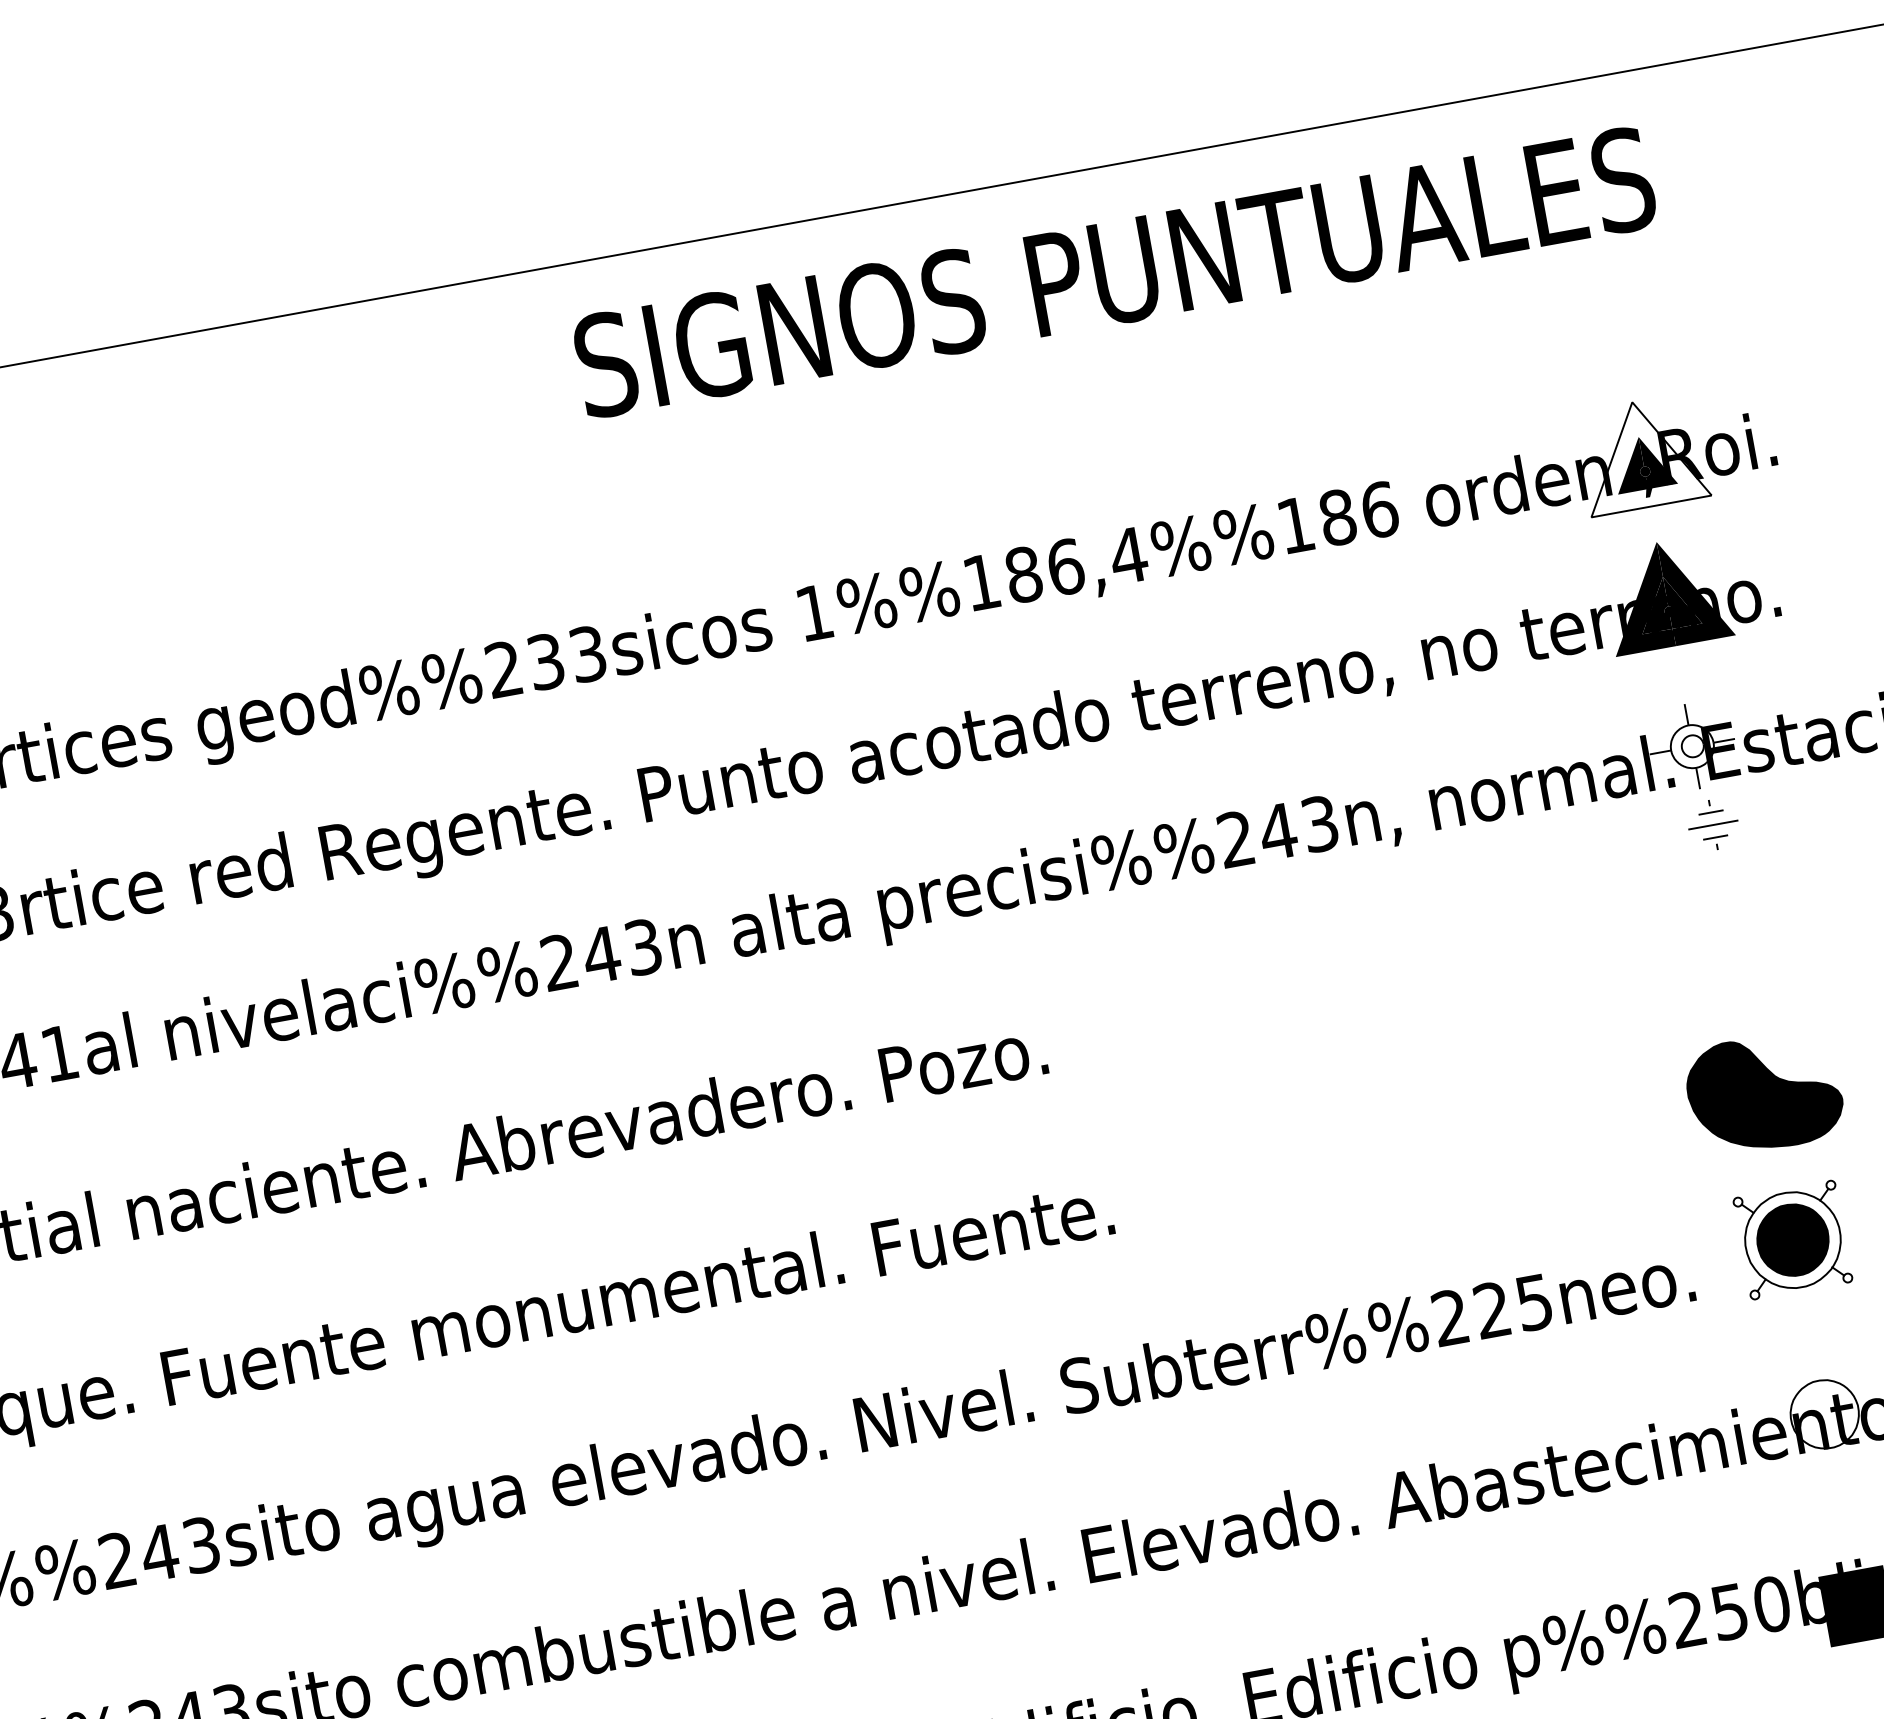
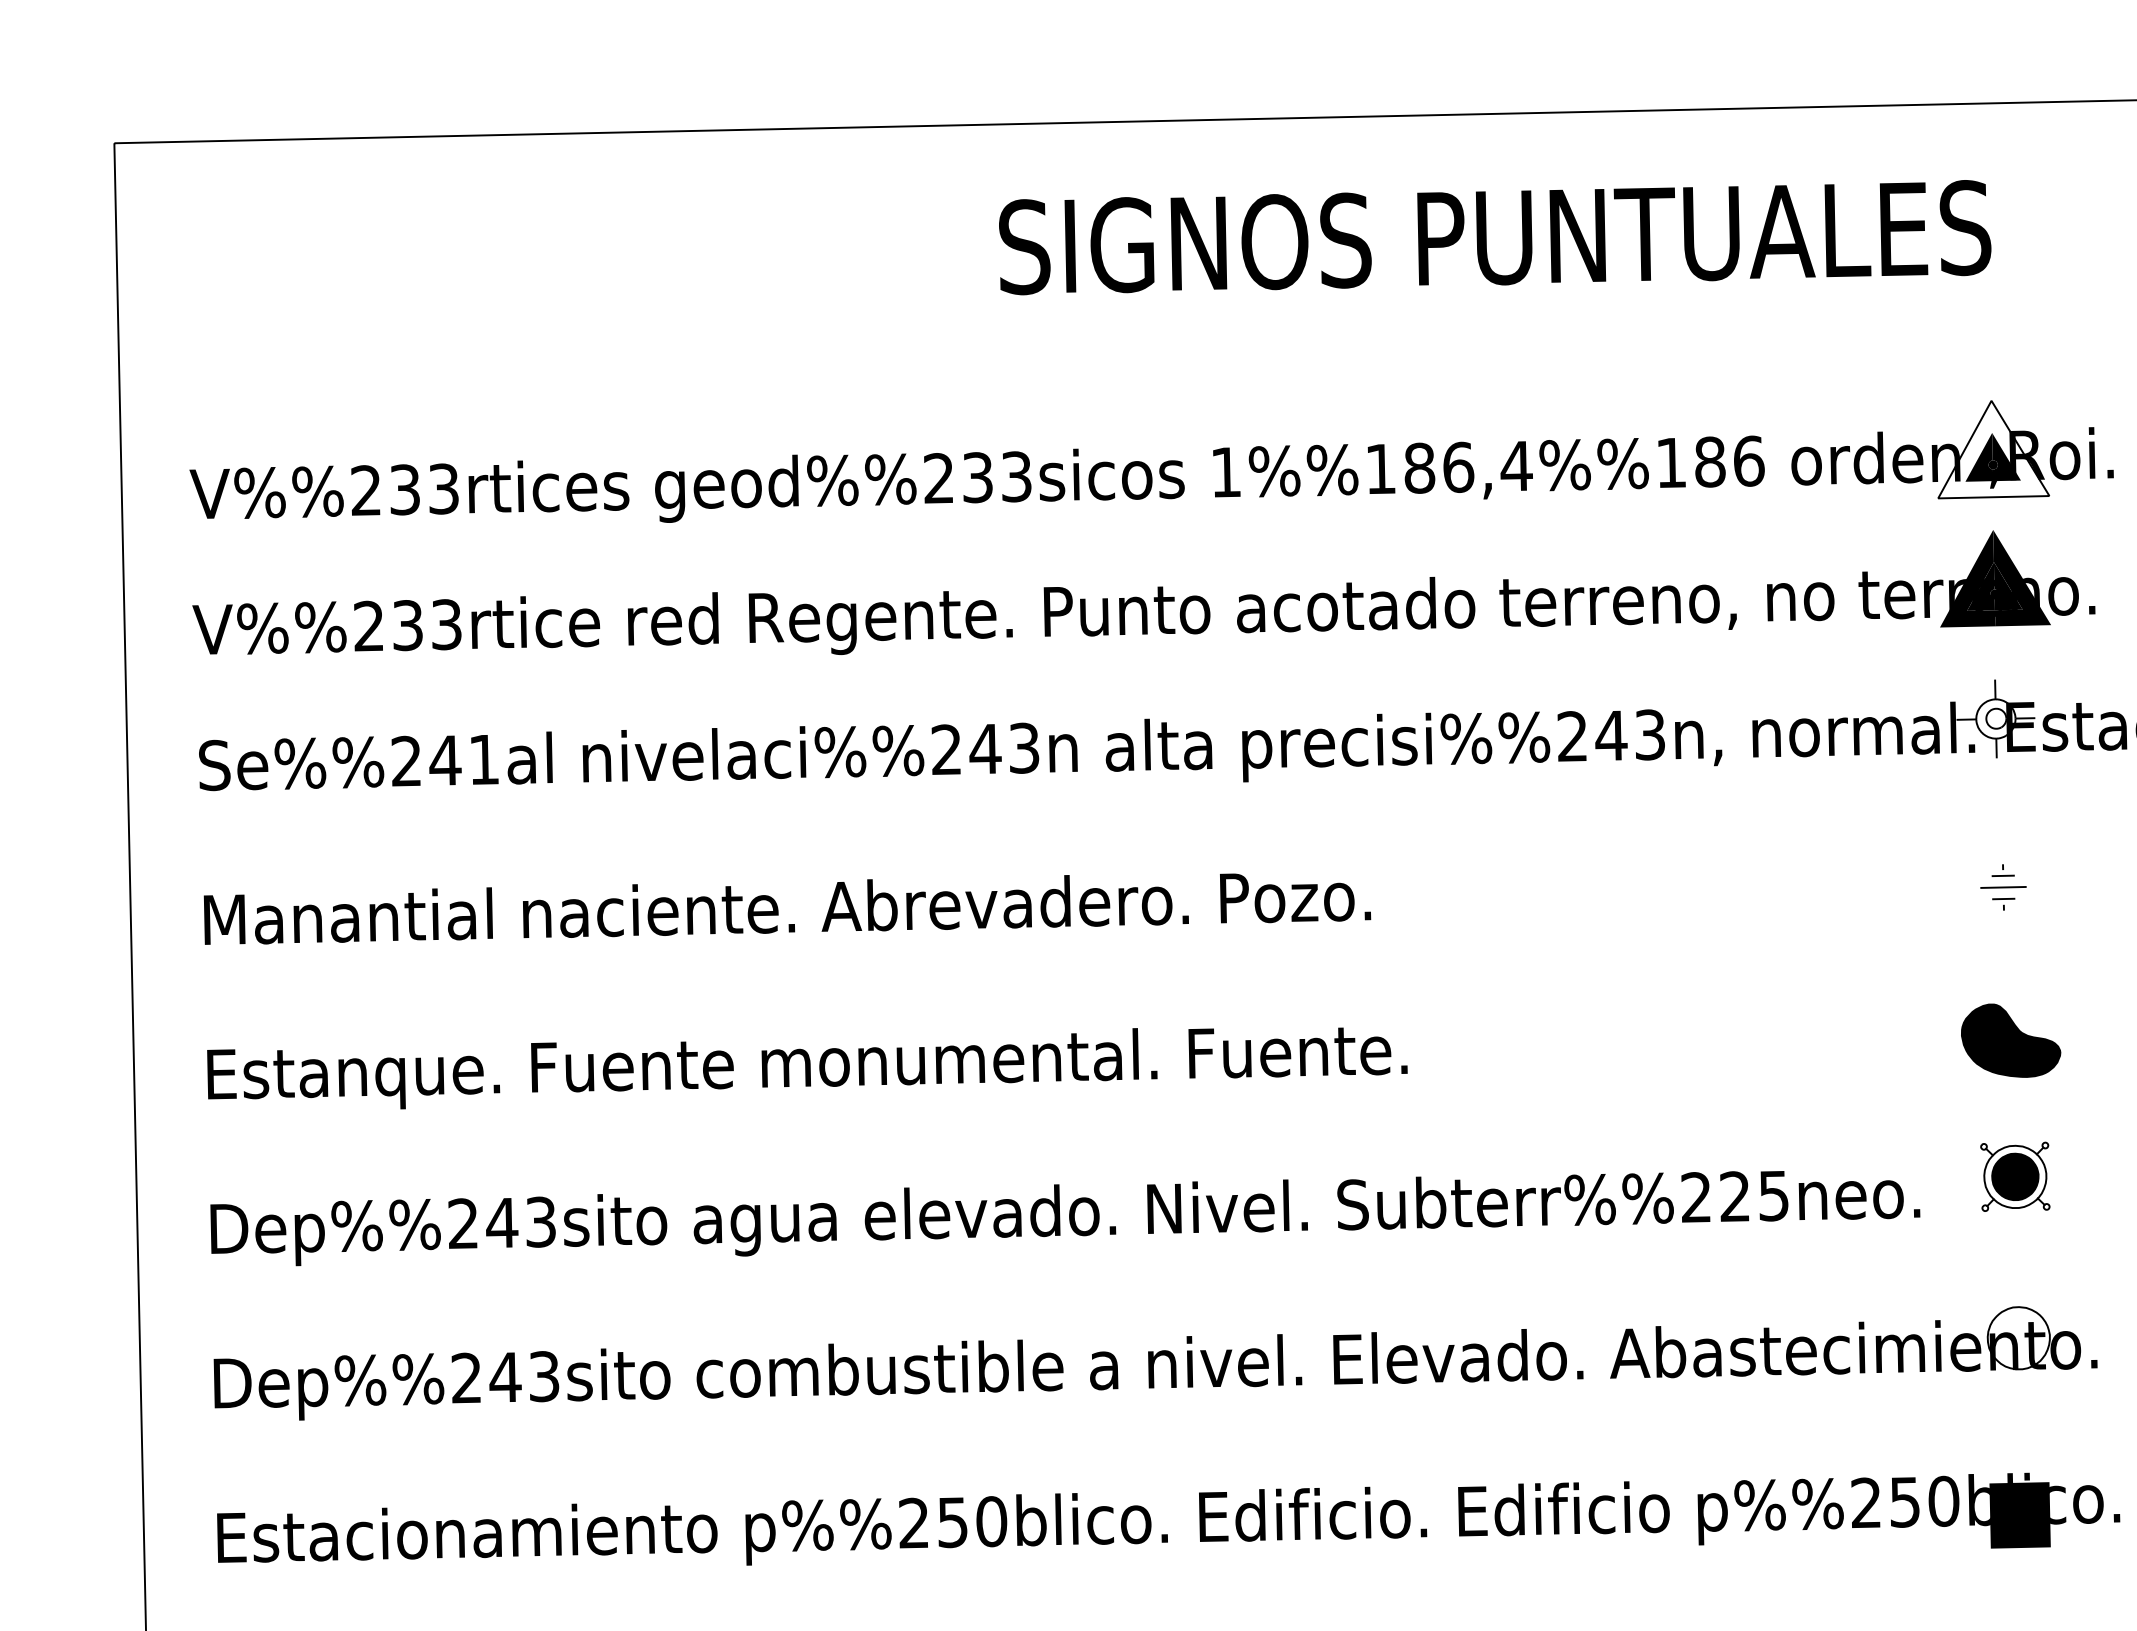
text: (1115, 272) -> (1495, 237), moved
part: (1713, 825) -> (2003, 887), moved
part: (1765, 1092) -> (2011, 1040), size x0.71
part: (1793, 1239) -> (2015, 1176), size x0.71

